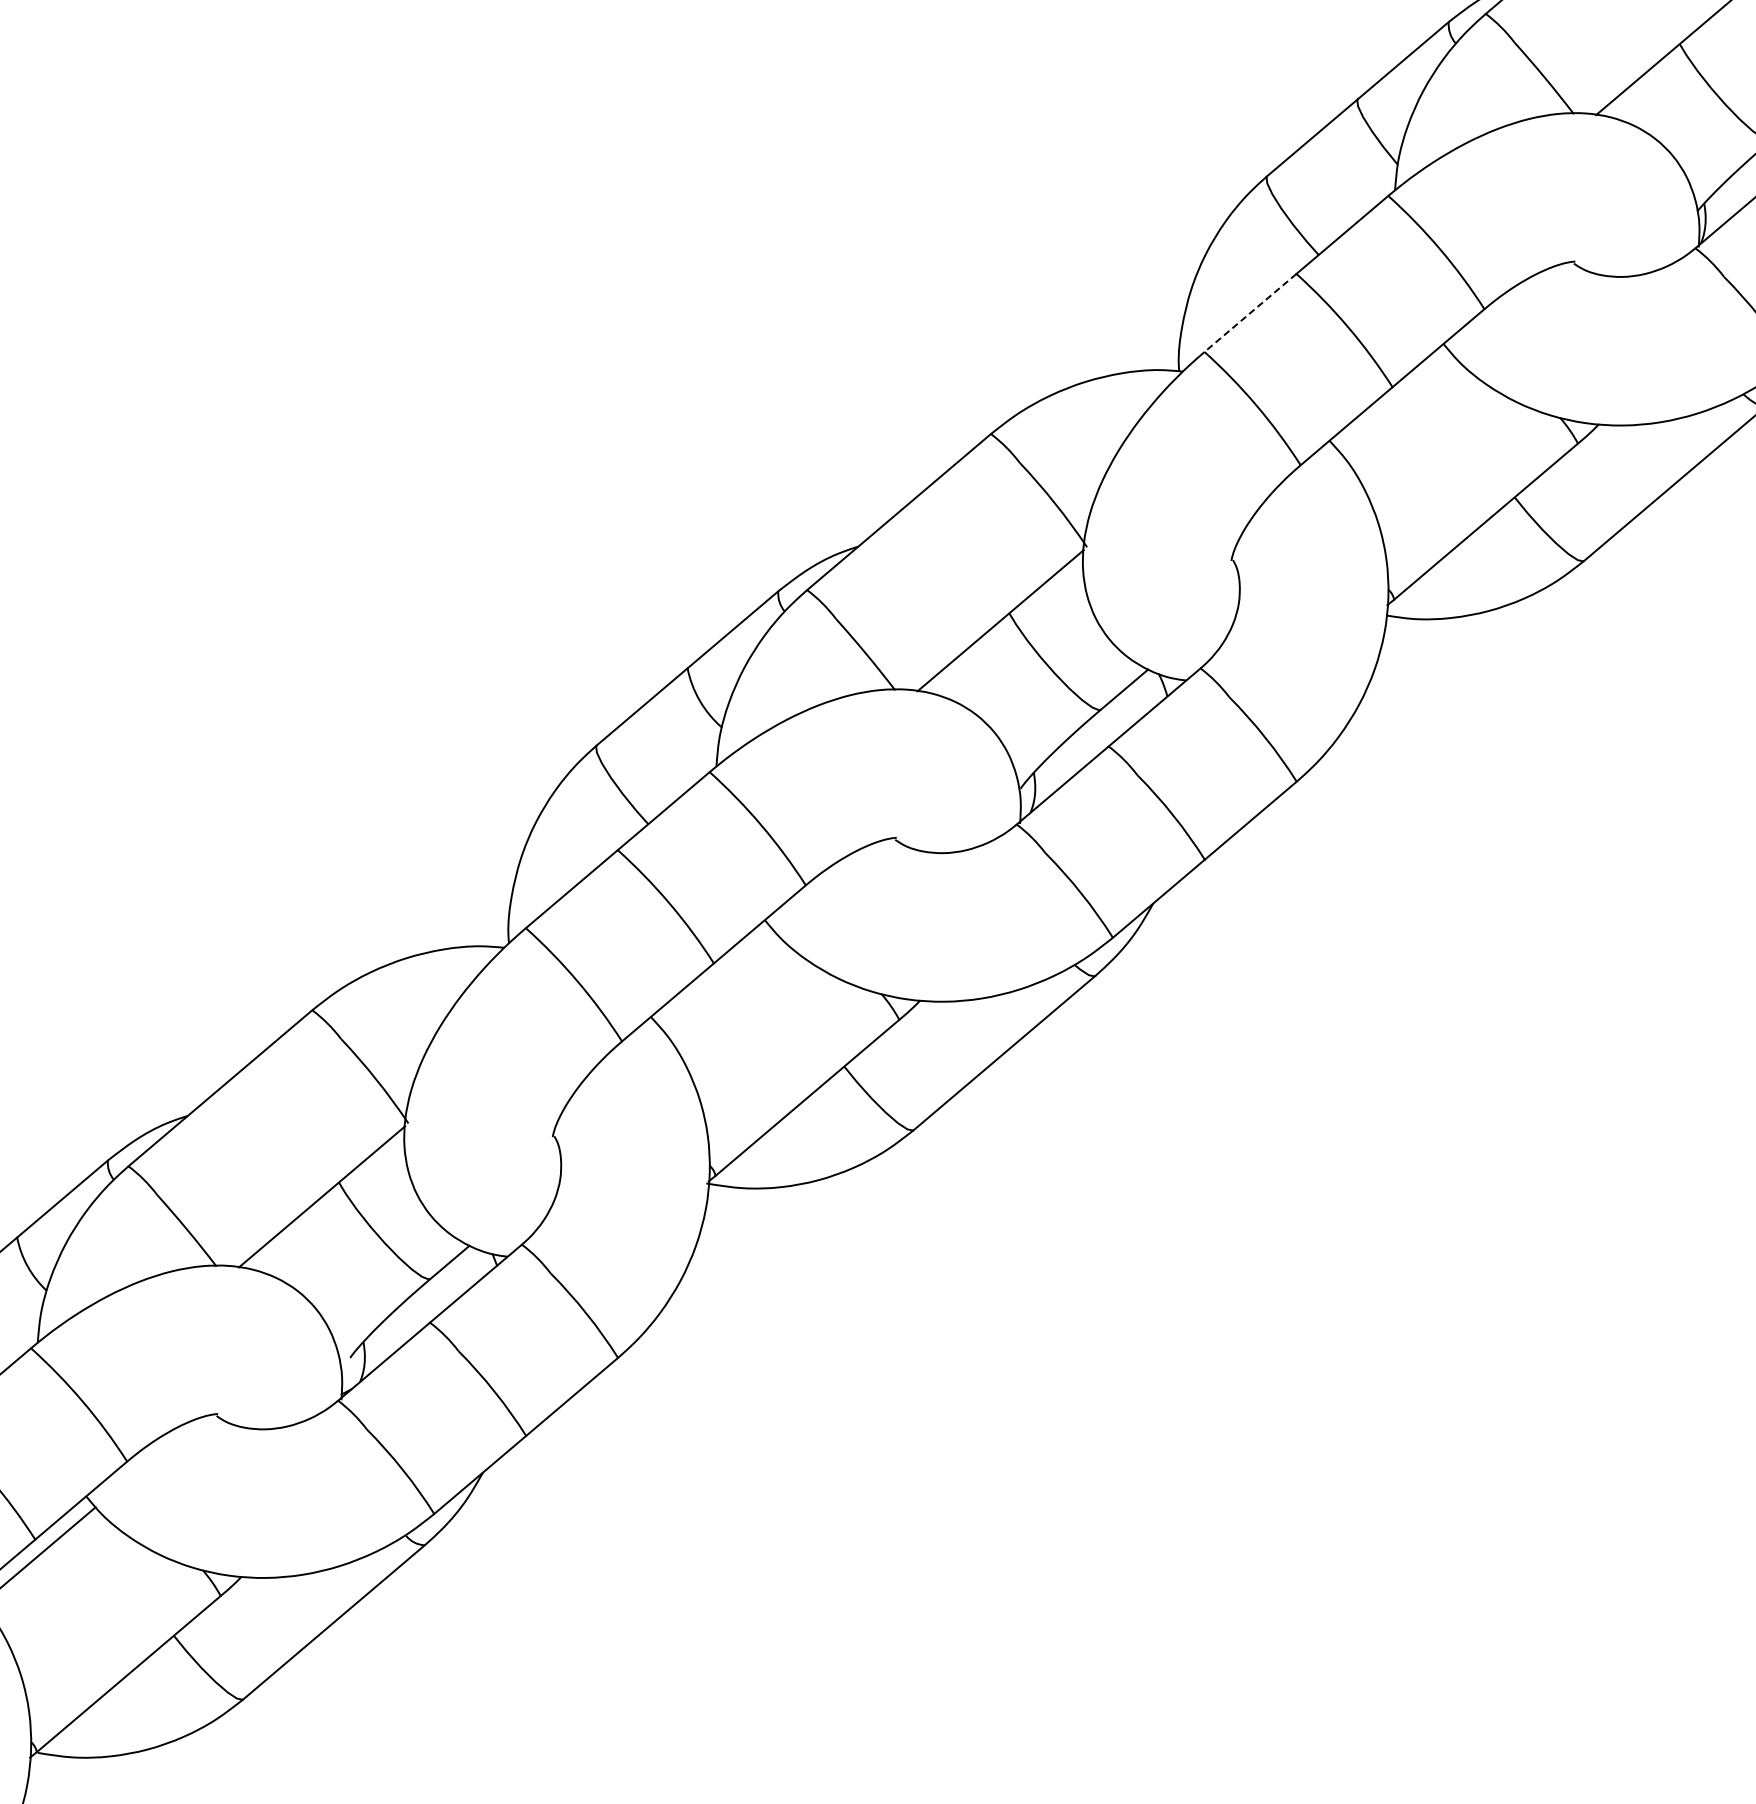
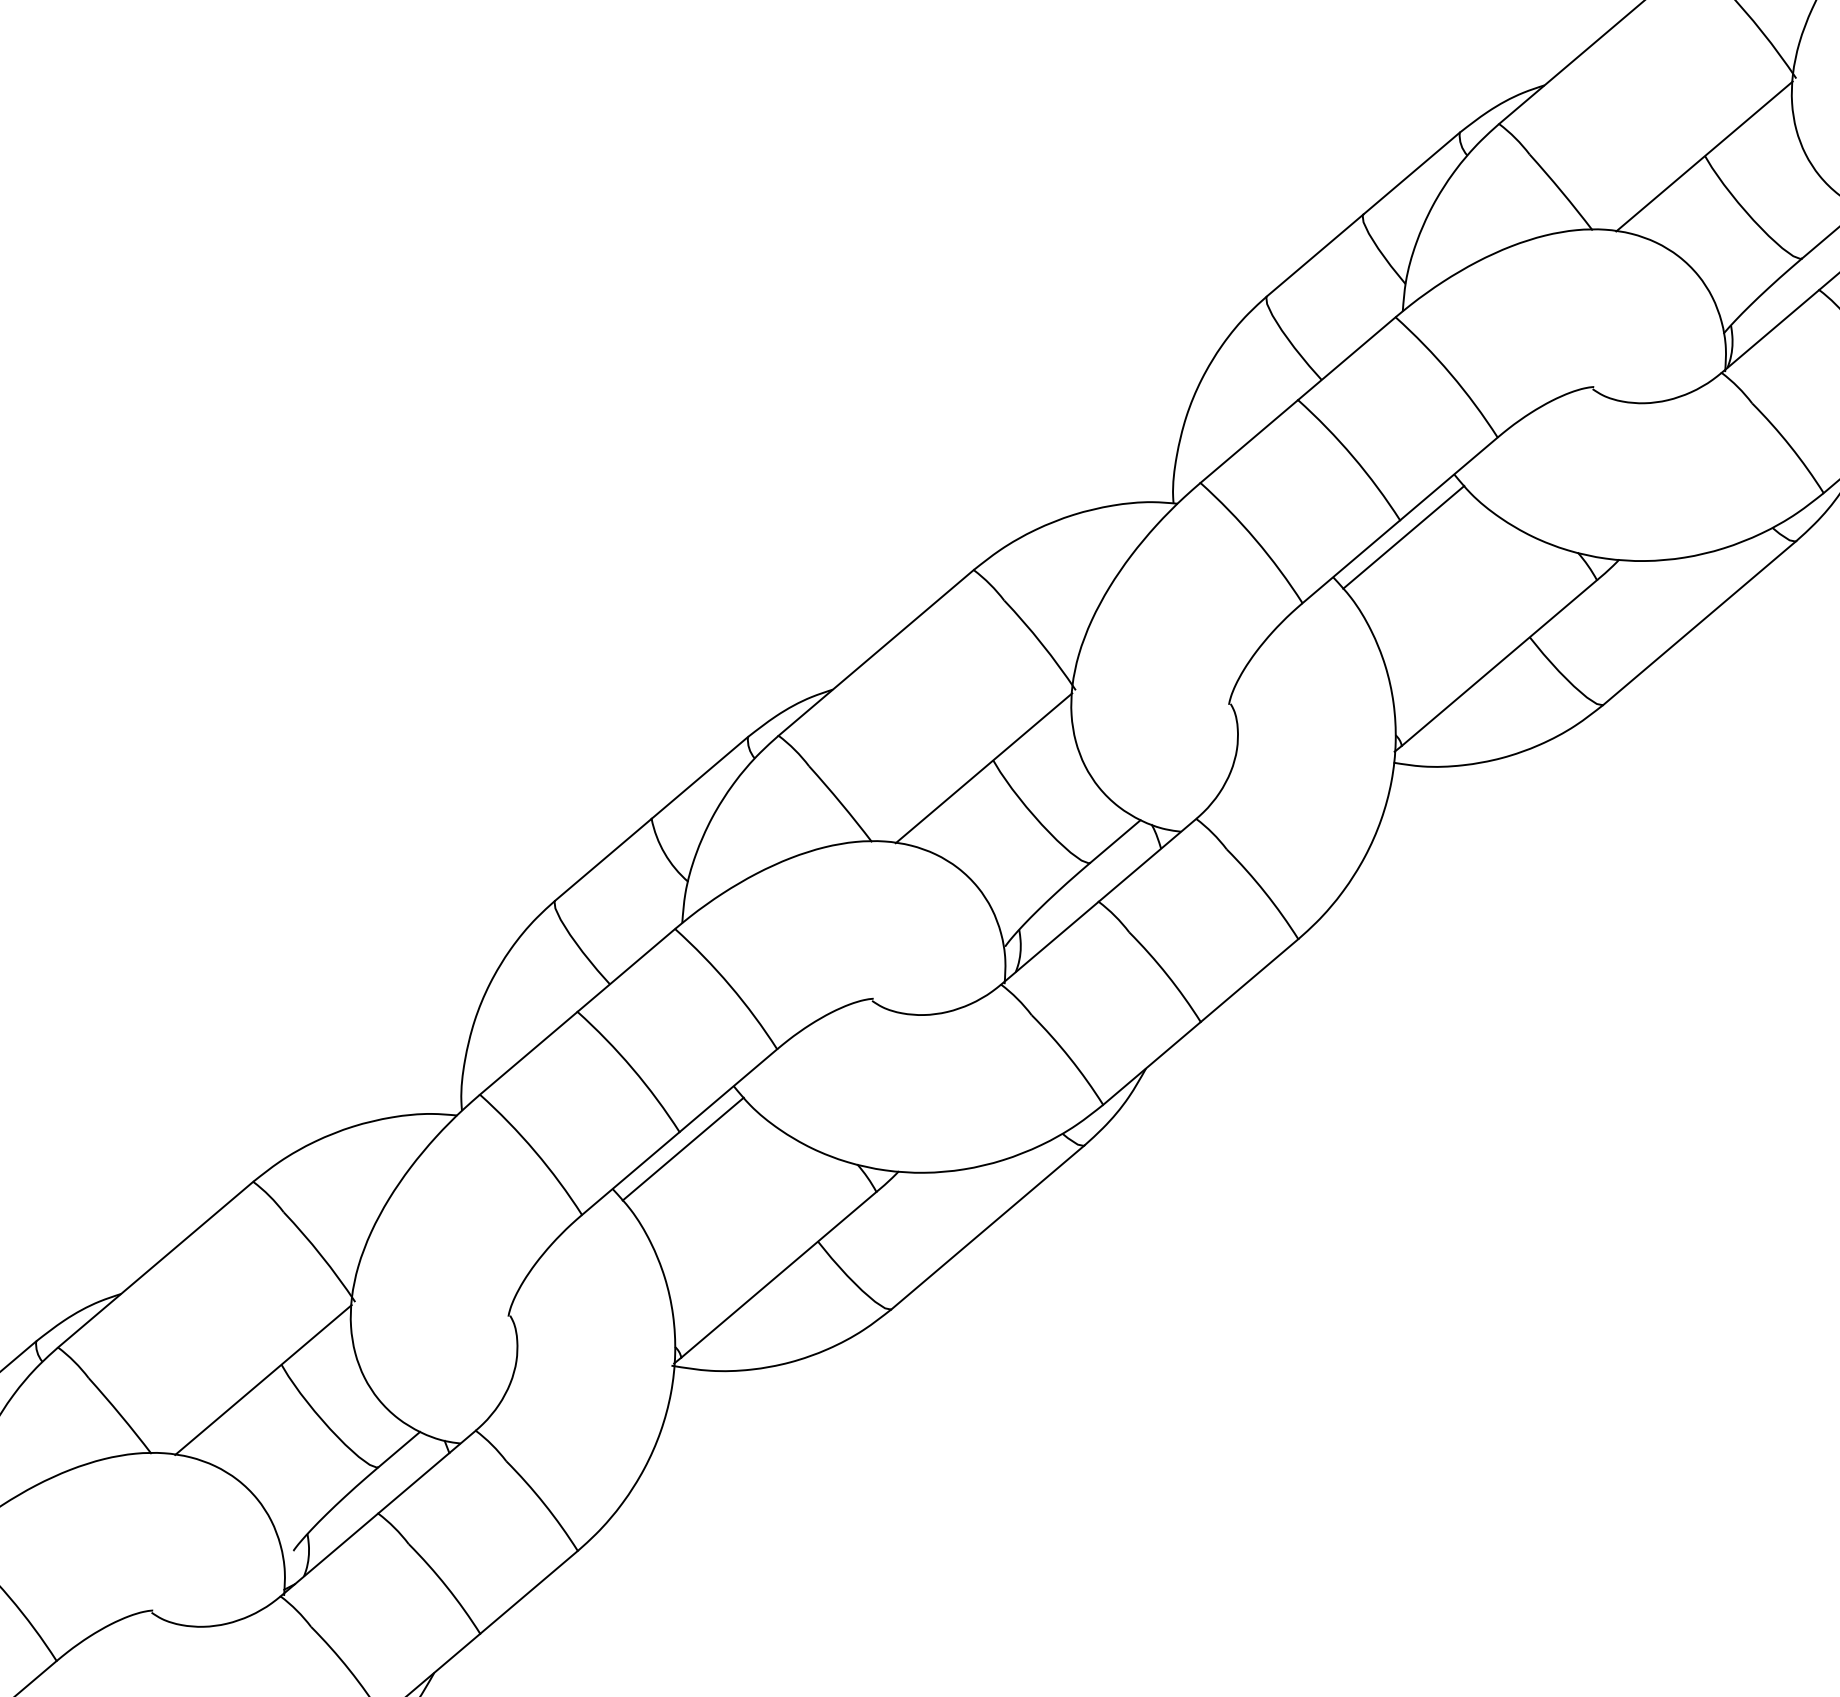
line: (1250, 313) -> (1249, 442), dashed -> solid
line: (1395, 402) -> (1403, 536), added
line: (717, 979) -> (683, 1149), added

